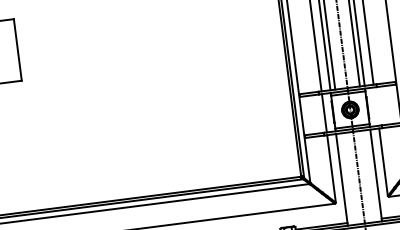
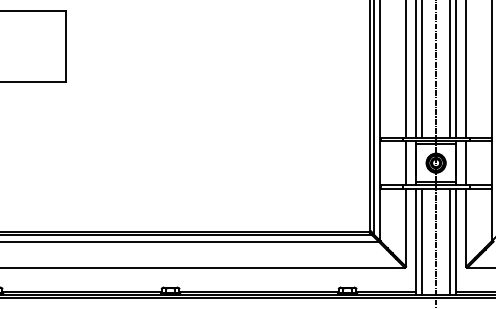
line: (376, 106) -> (466, 162), added
line: (371, 175) -> (450, 241), added
line: (346, 179) -> (421, 241), added

